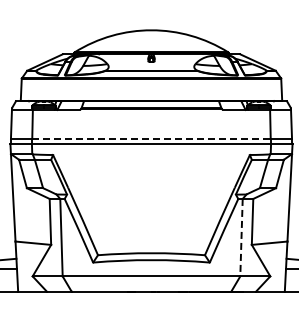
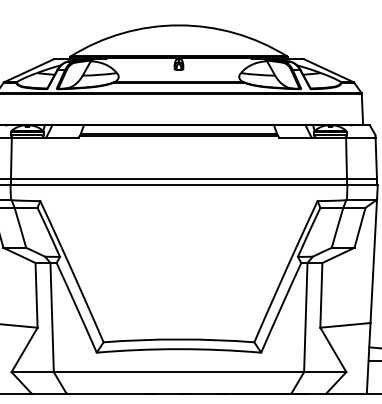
line: (151, 138) -> (178, 177), dashed -> solid
line: (241, 237) -> (305, 317), dashed -> solid

